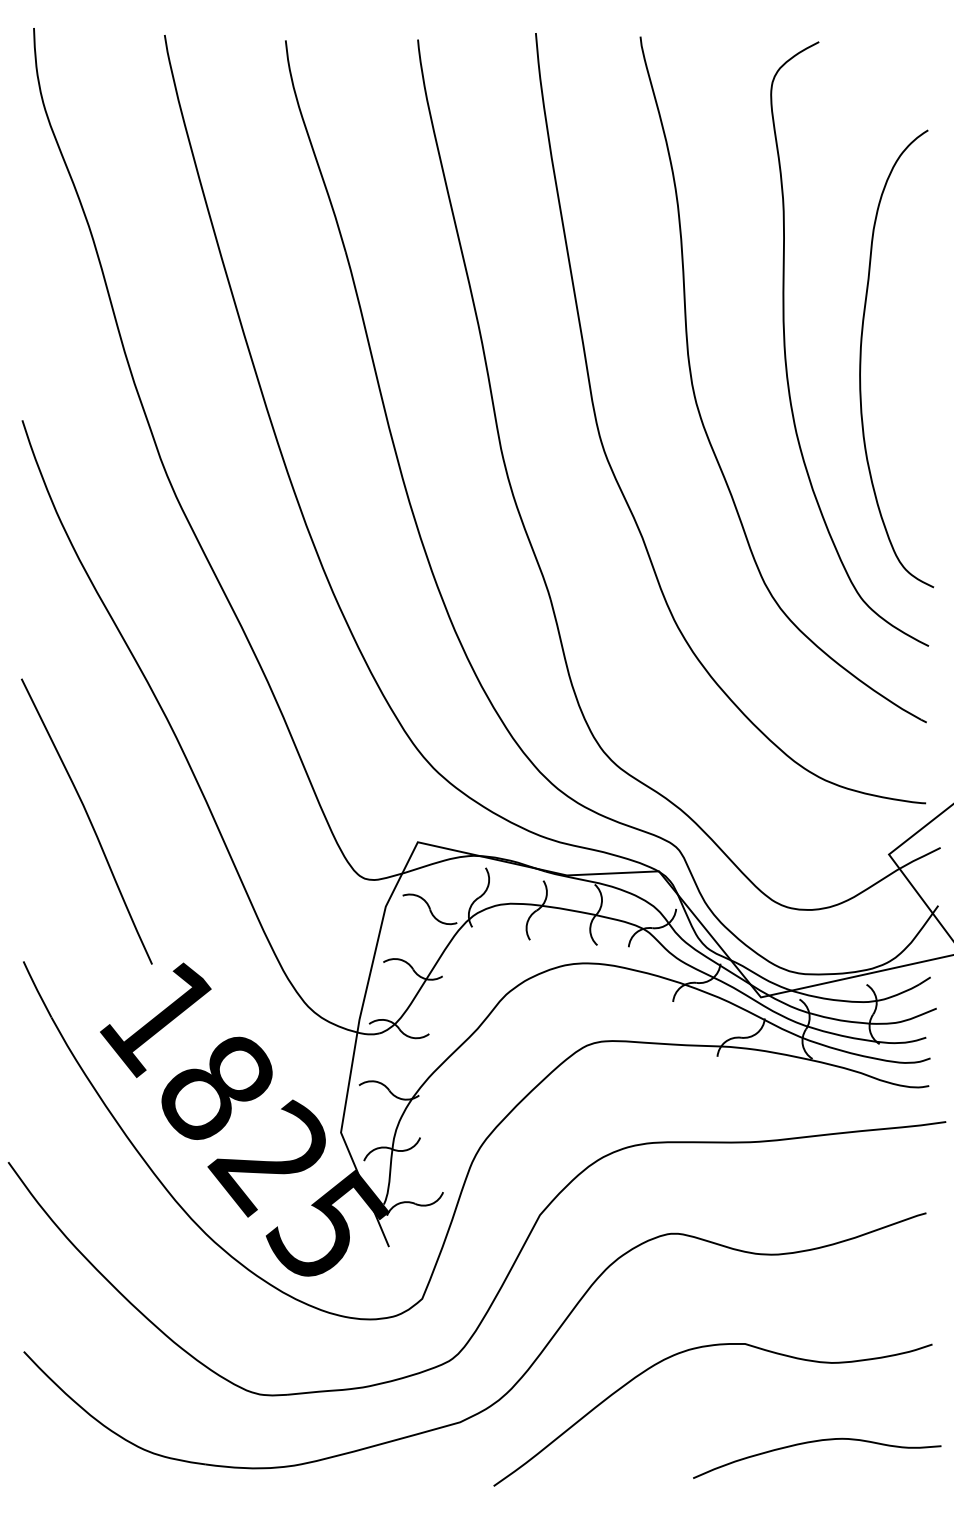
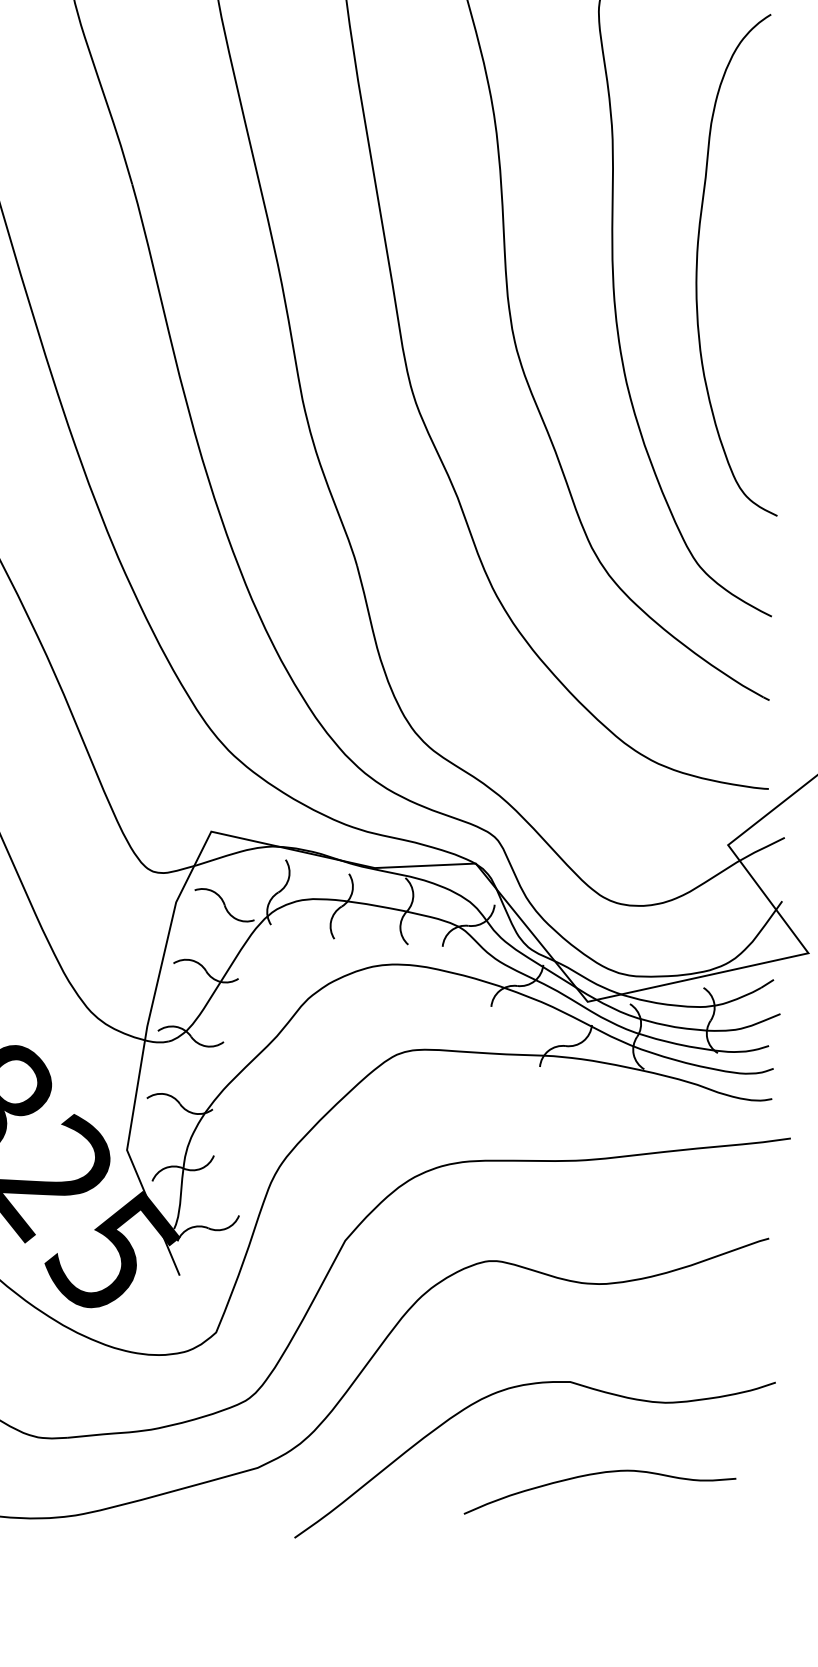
curve: (861, 358) -> (697, 264), moved
curve: (815, 1442) -> (598, 1474), moved

